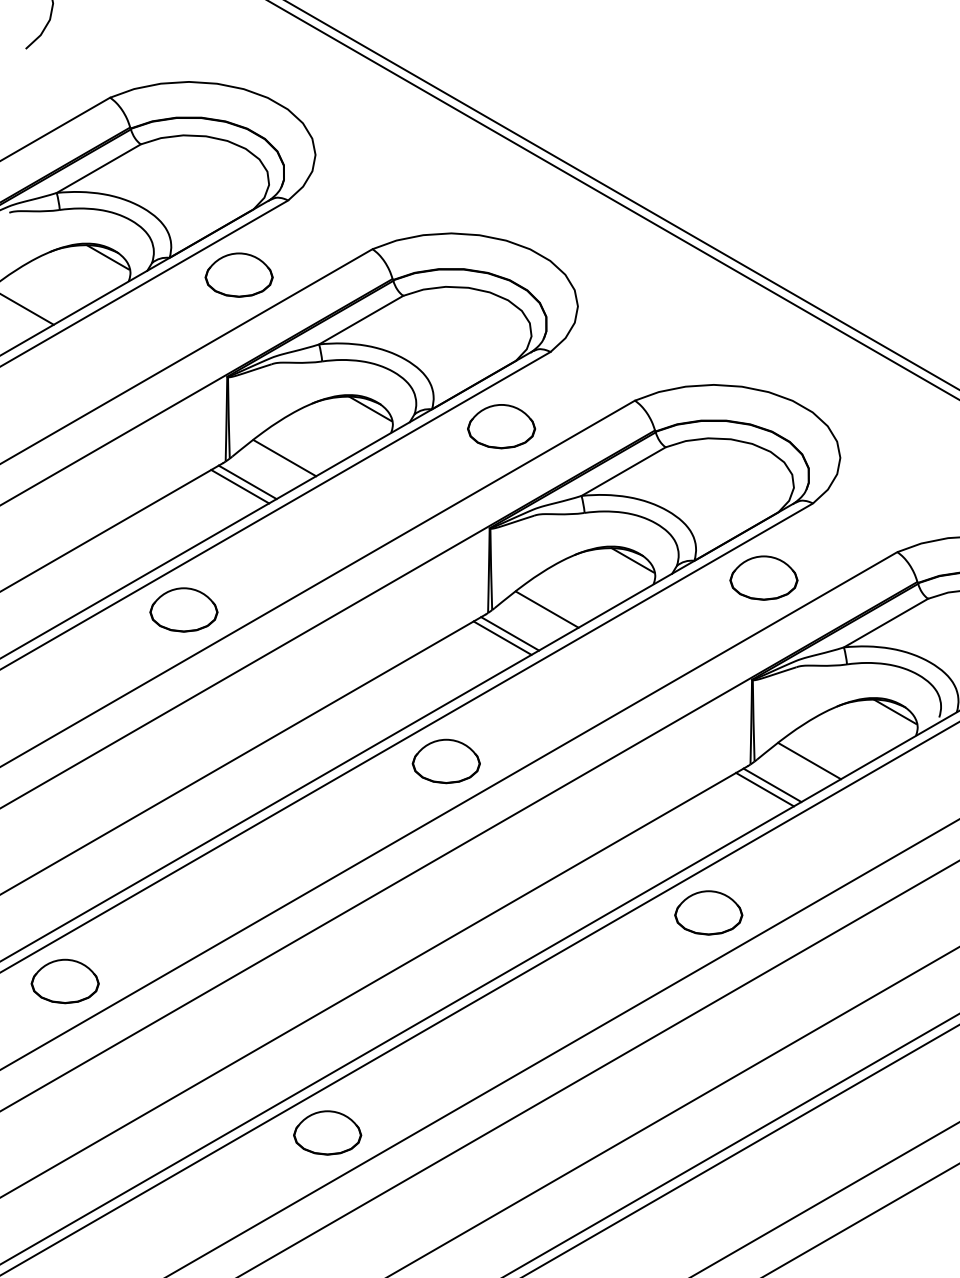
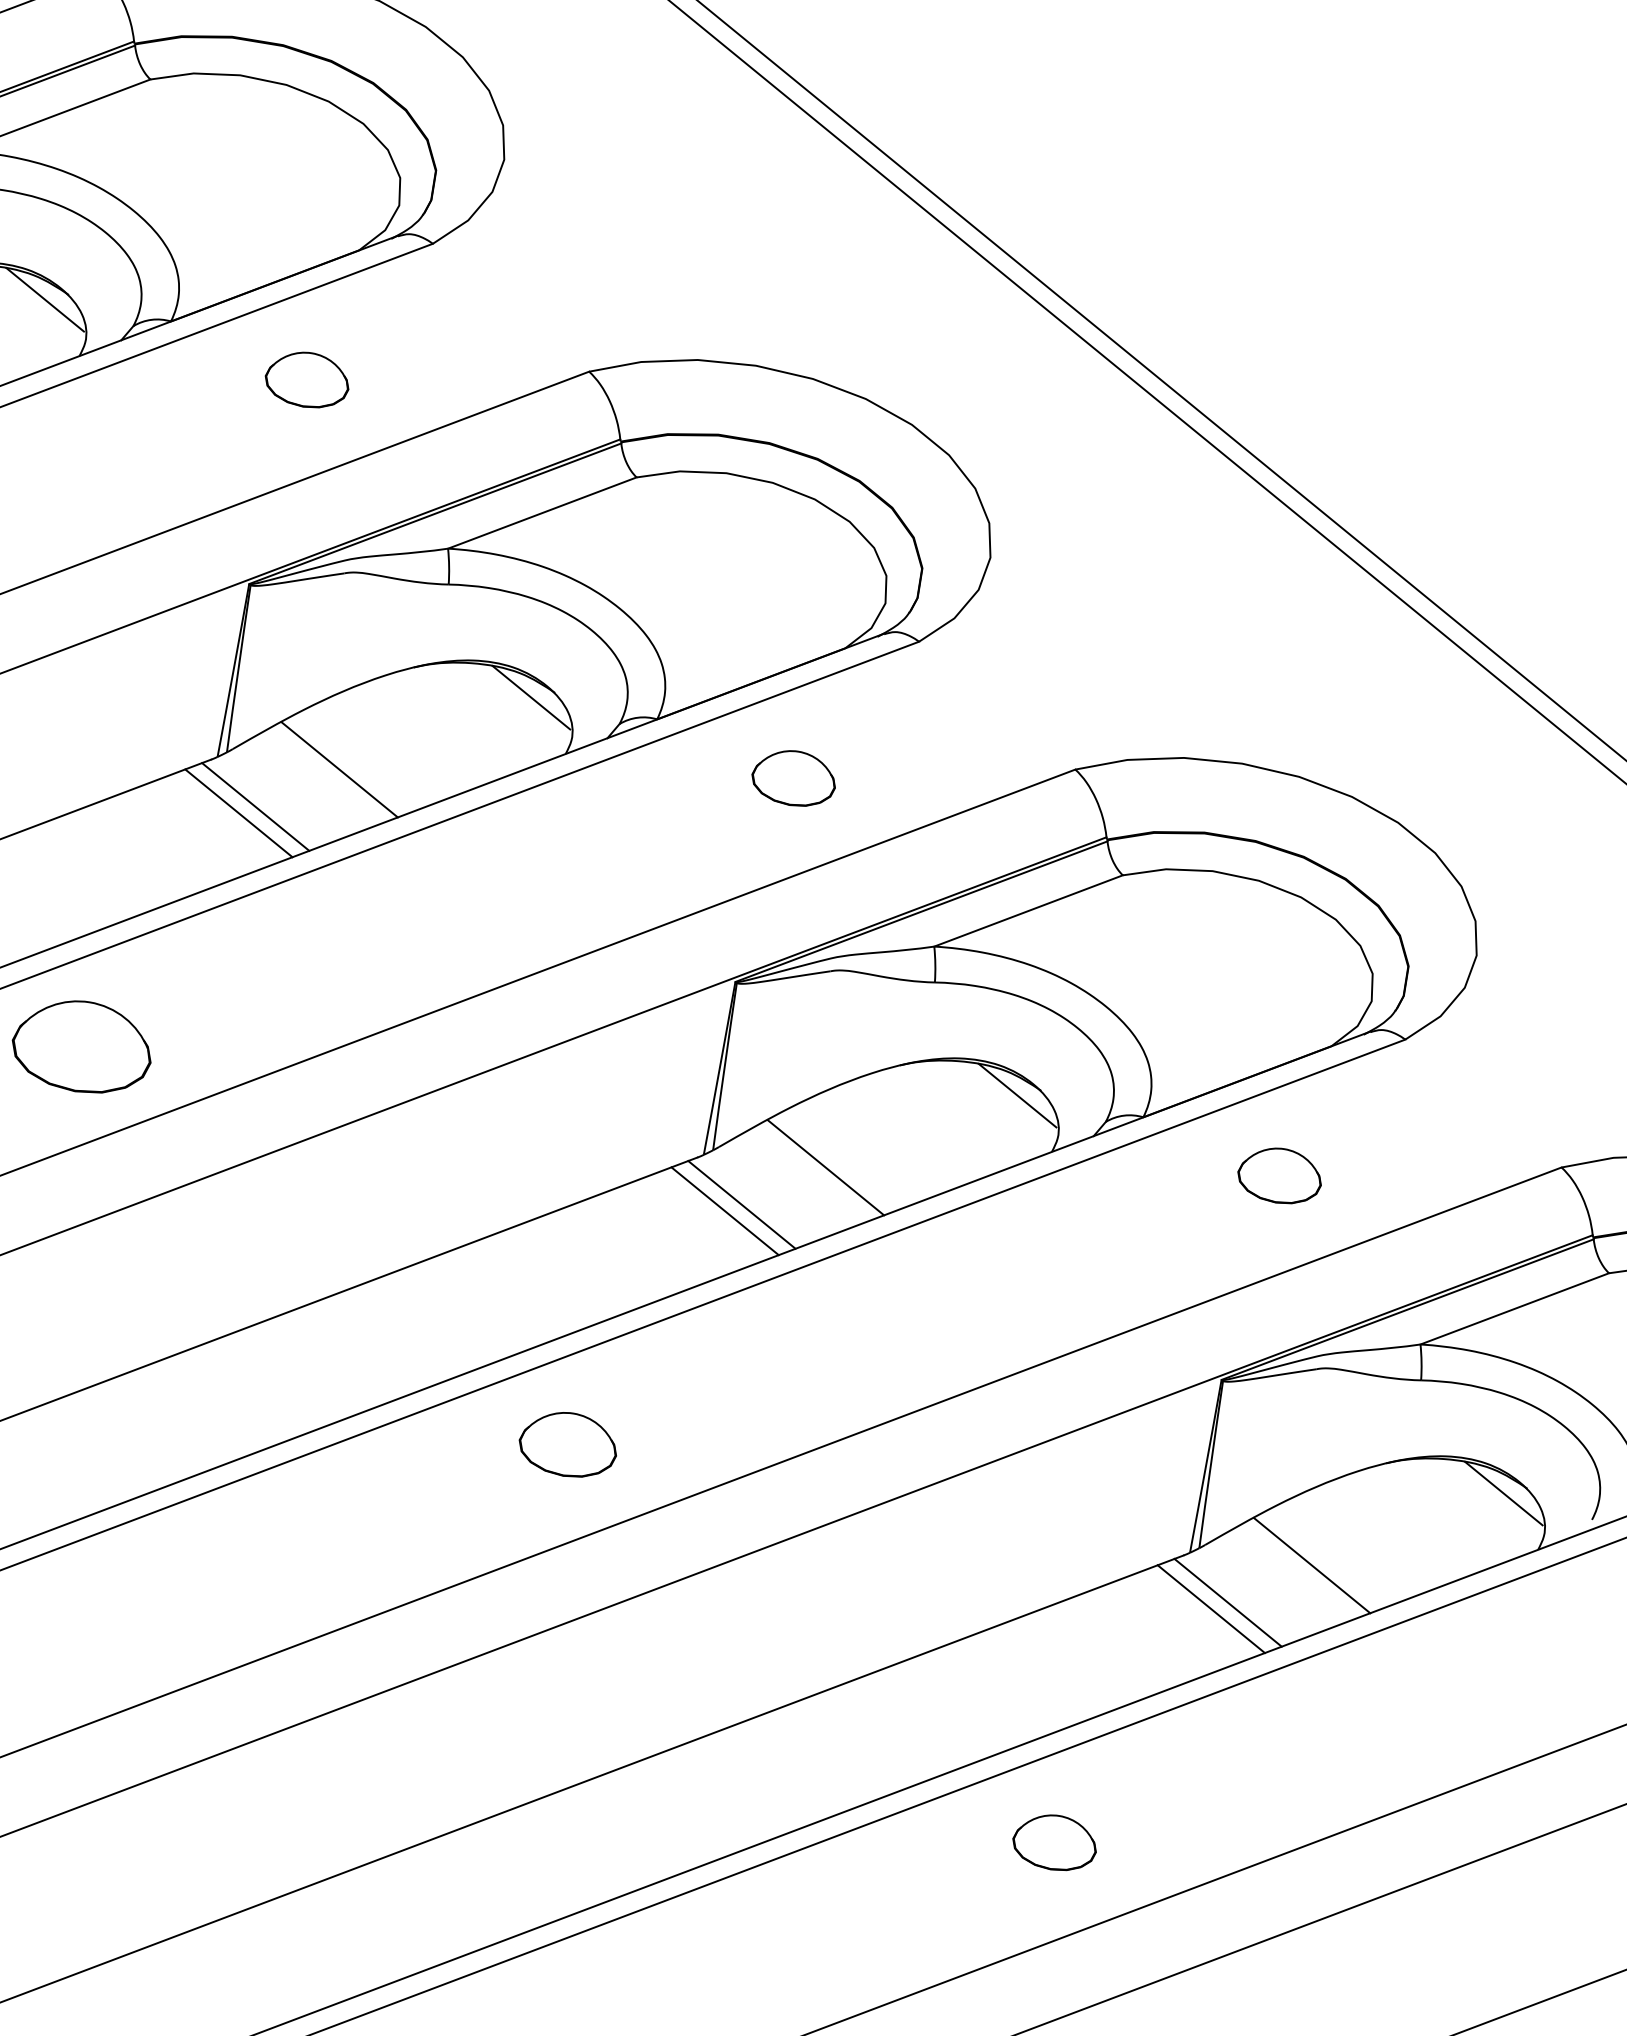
part: (238, 274) -> (306, 378), size x0.6
part: (501, 426) -> (793, 777), size x0.6
part: (763, 577) -> (1279, 1174), size x0.6
part: (445, 761) -> (566, 1444), size x0.7
part: (708, 912) -> (1054, 1841), size x0.6

